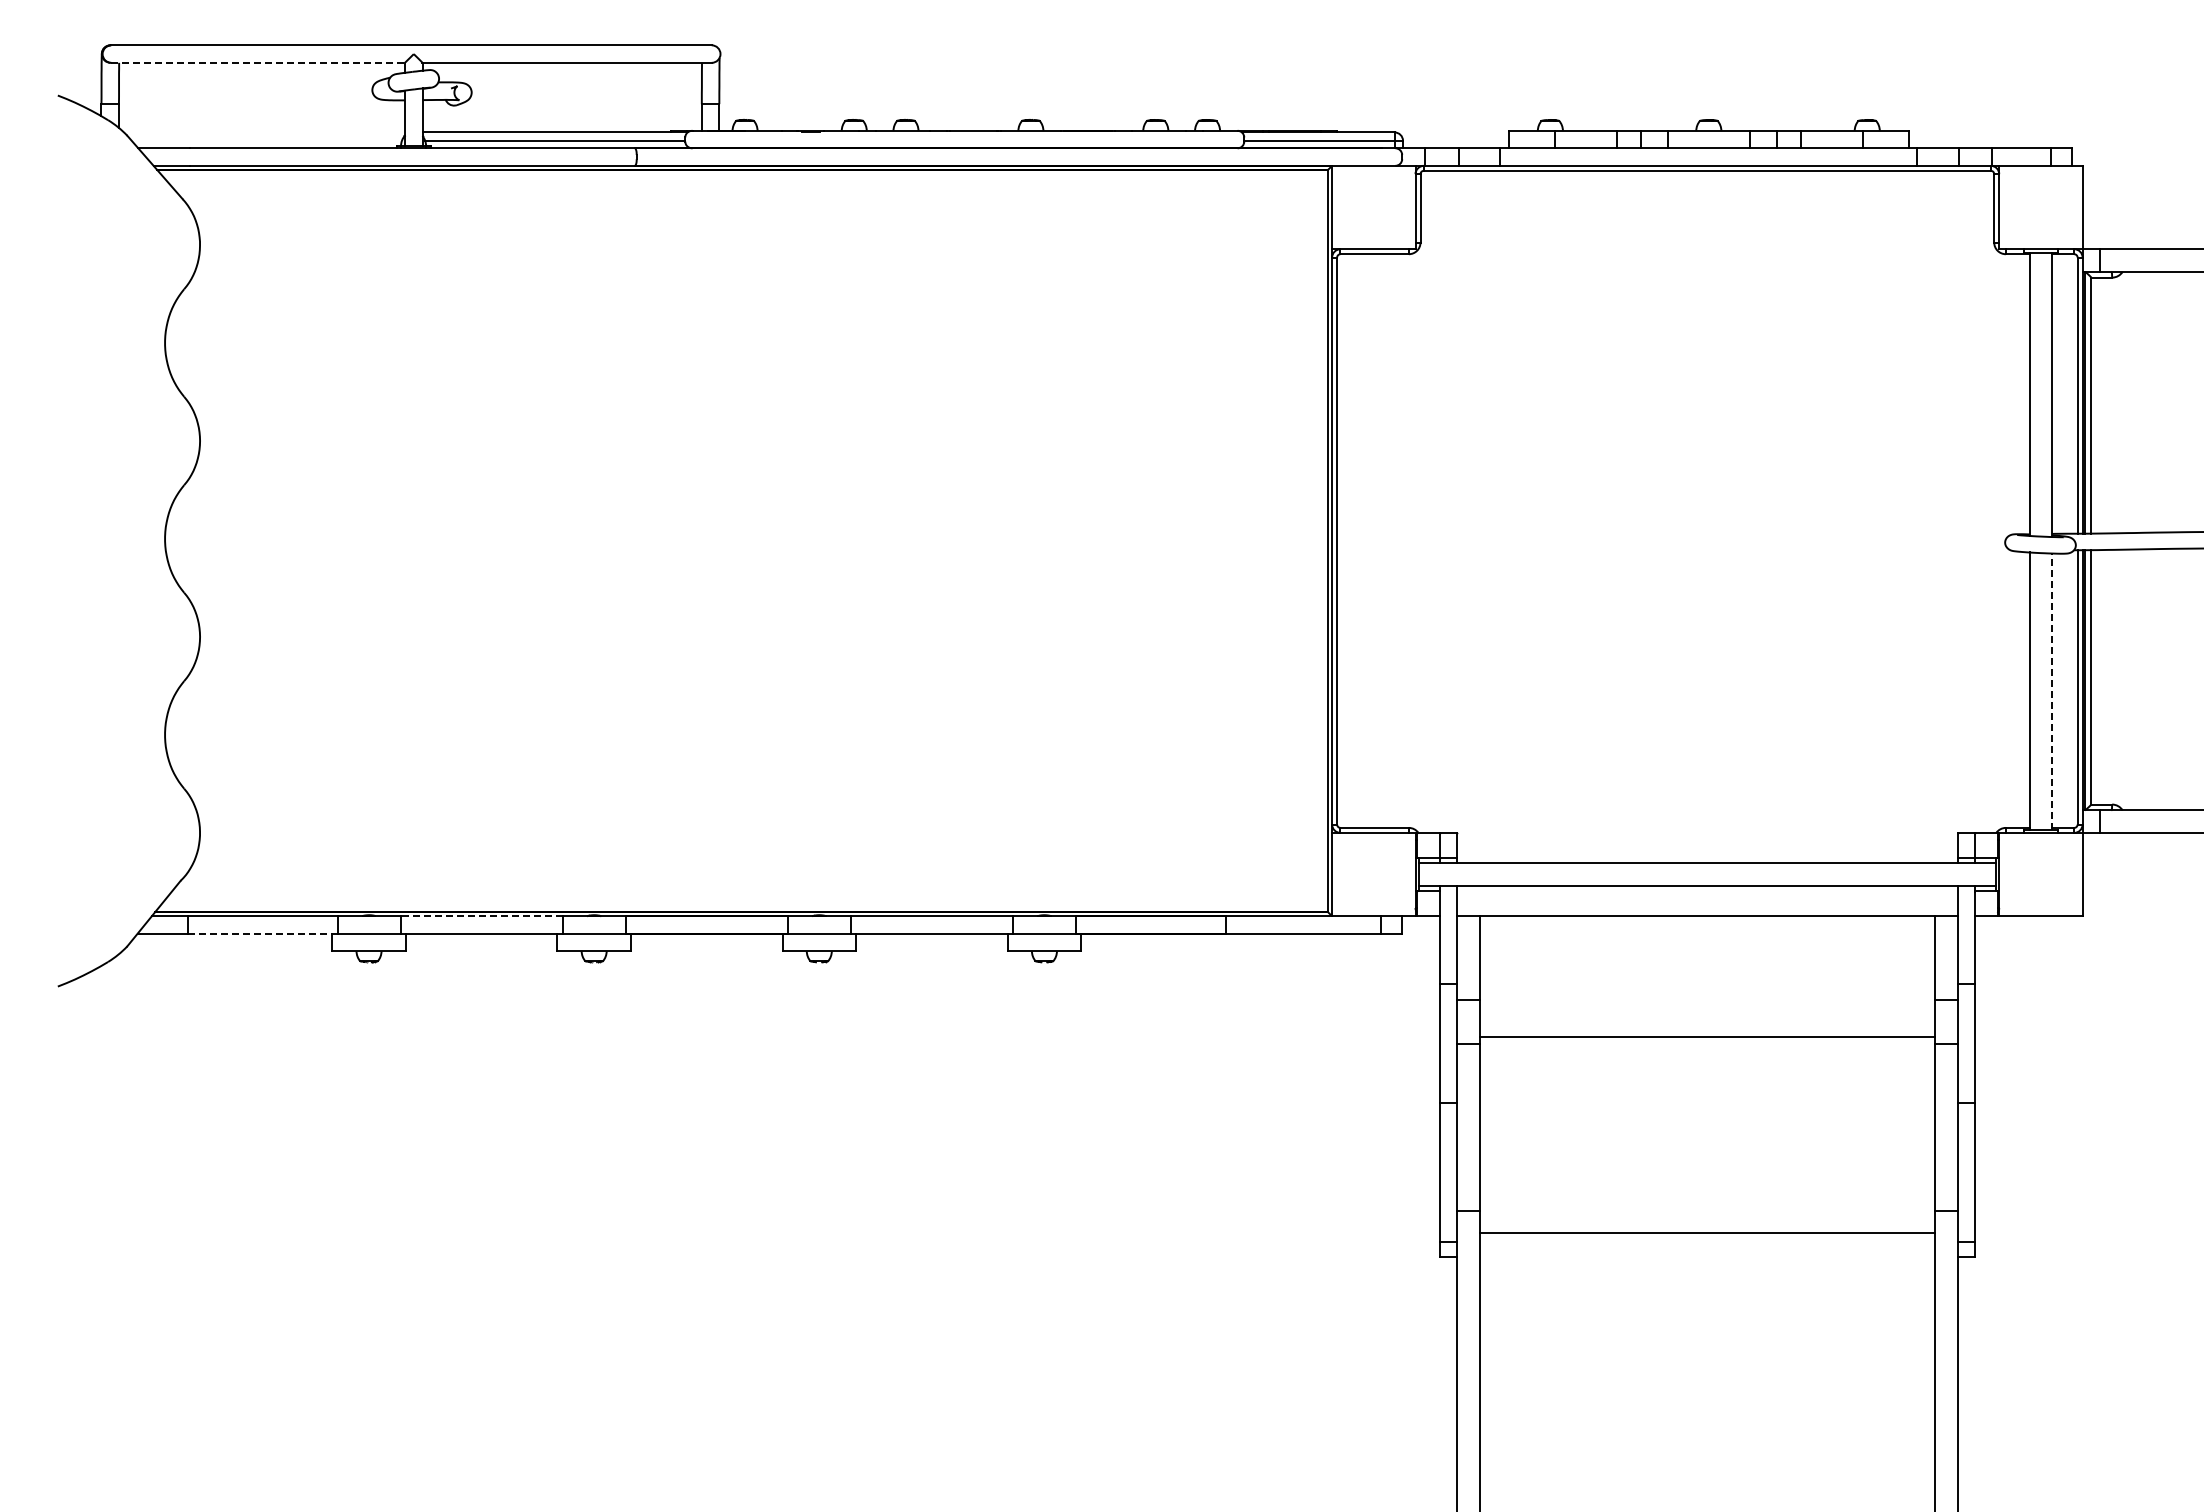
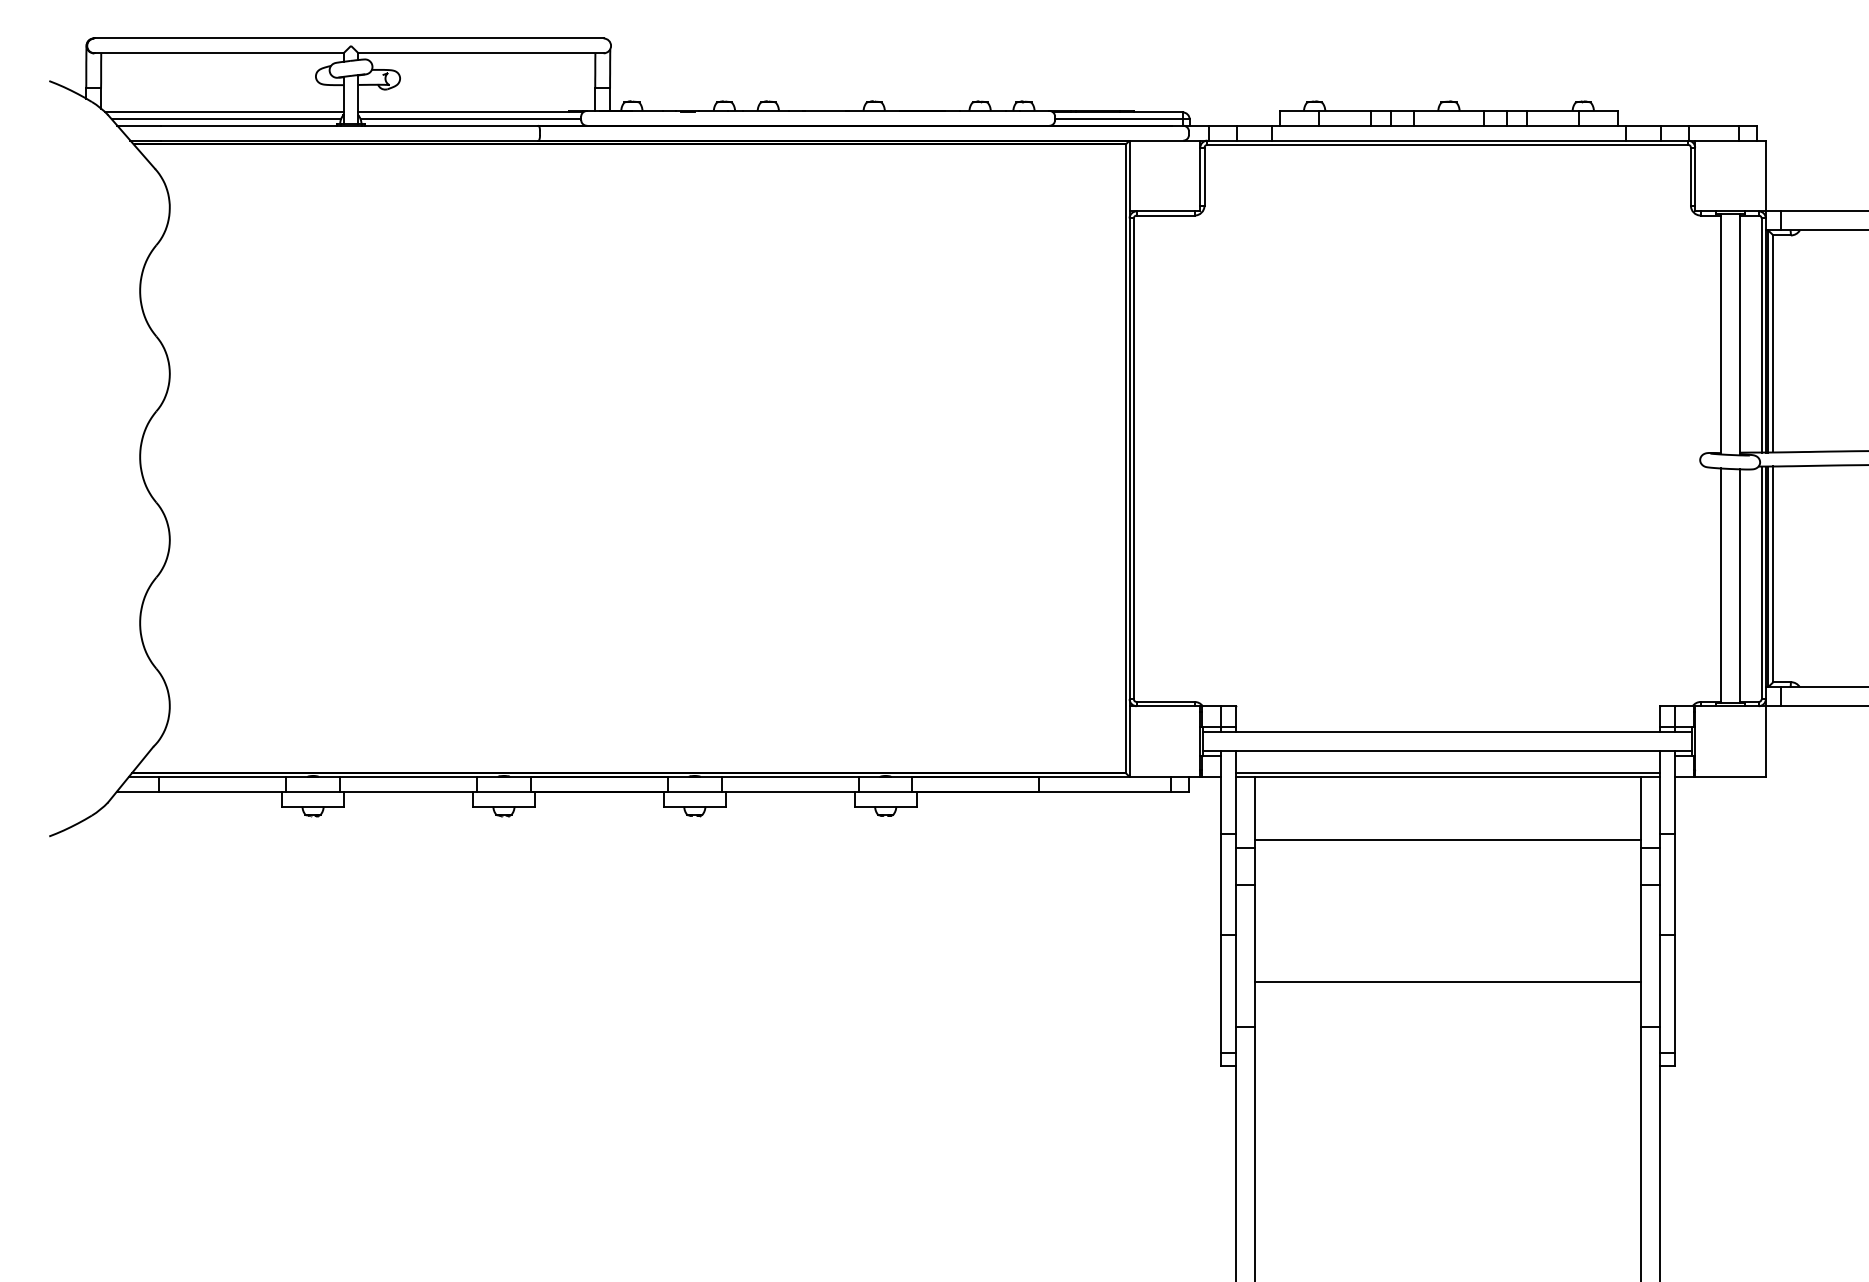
line: (258, 62) -> (219, 53), dashed -> solid
line: (264, 132) -> (224, 112), added
line: (266, 140) -> (226, 119), added
line: (2052, 691) -> (1740, 586), dashed -> solid
line: (1707, 911) -> (1447, 772), added
line: (481, 916) -> (408, 777), dashed -> solid
line: (262, 933) -> (222, 791), dashed -> solid
line: (1707, 1037) -> (1447, 840), moved
line: (1707, 1233) -> (1447, 982), moved

